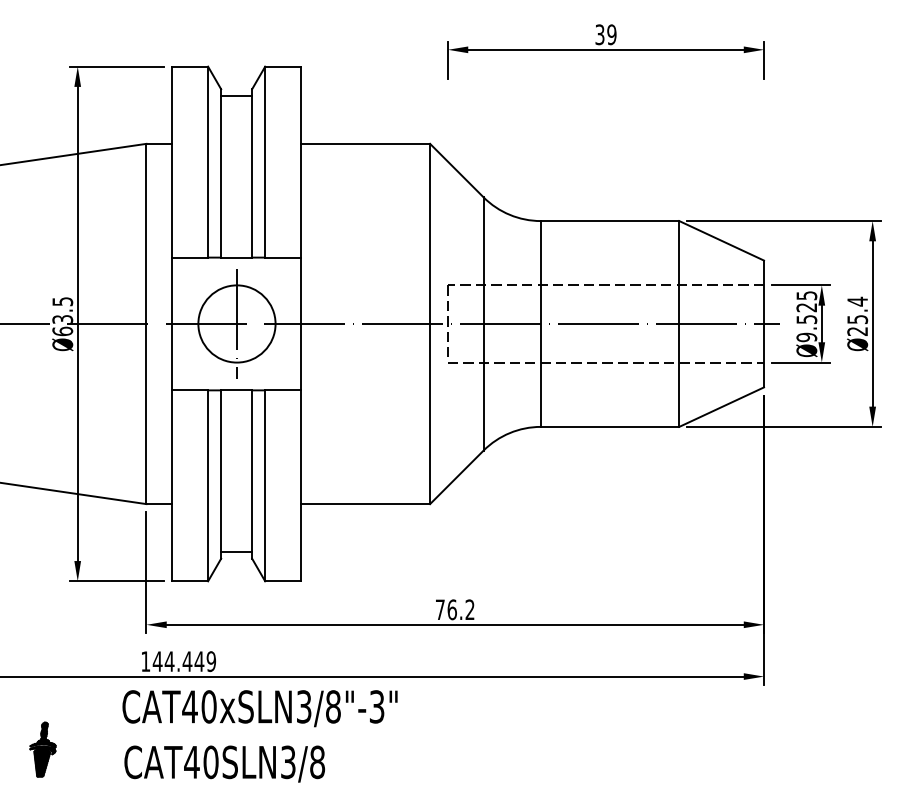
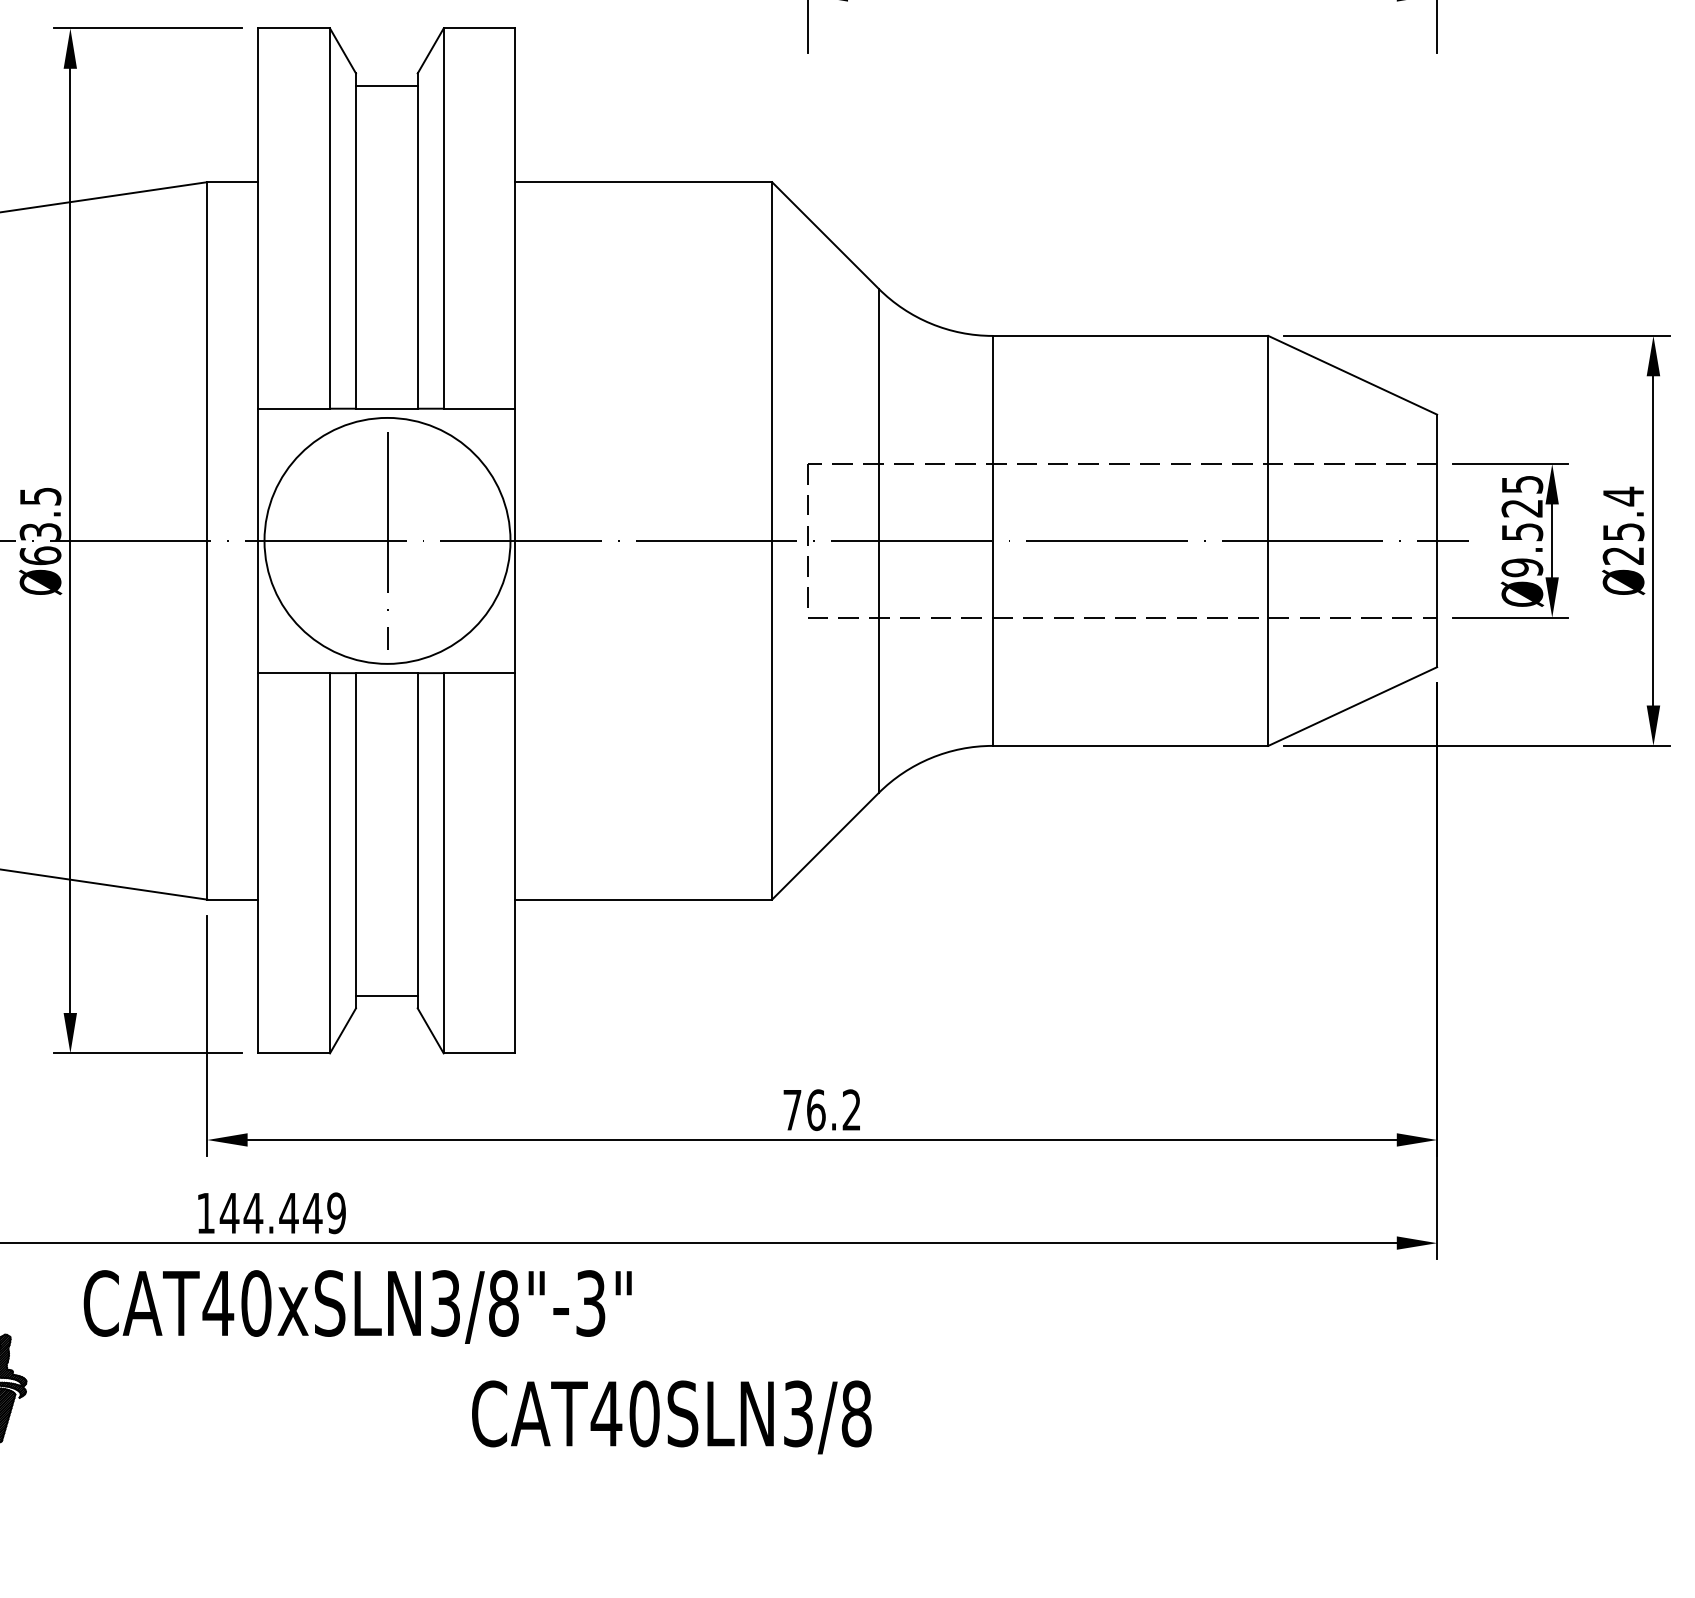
circle: (236, 323) -> (386, 539), size x1.6
text: (259, 708) -> (356, 1306), moved
text: (224, 763) -> (671, 1416), moved

